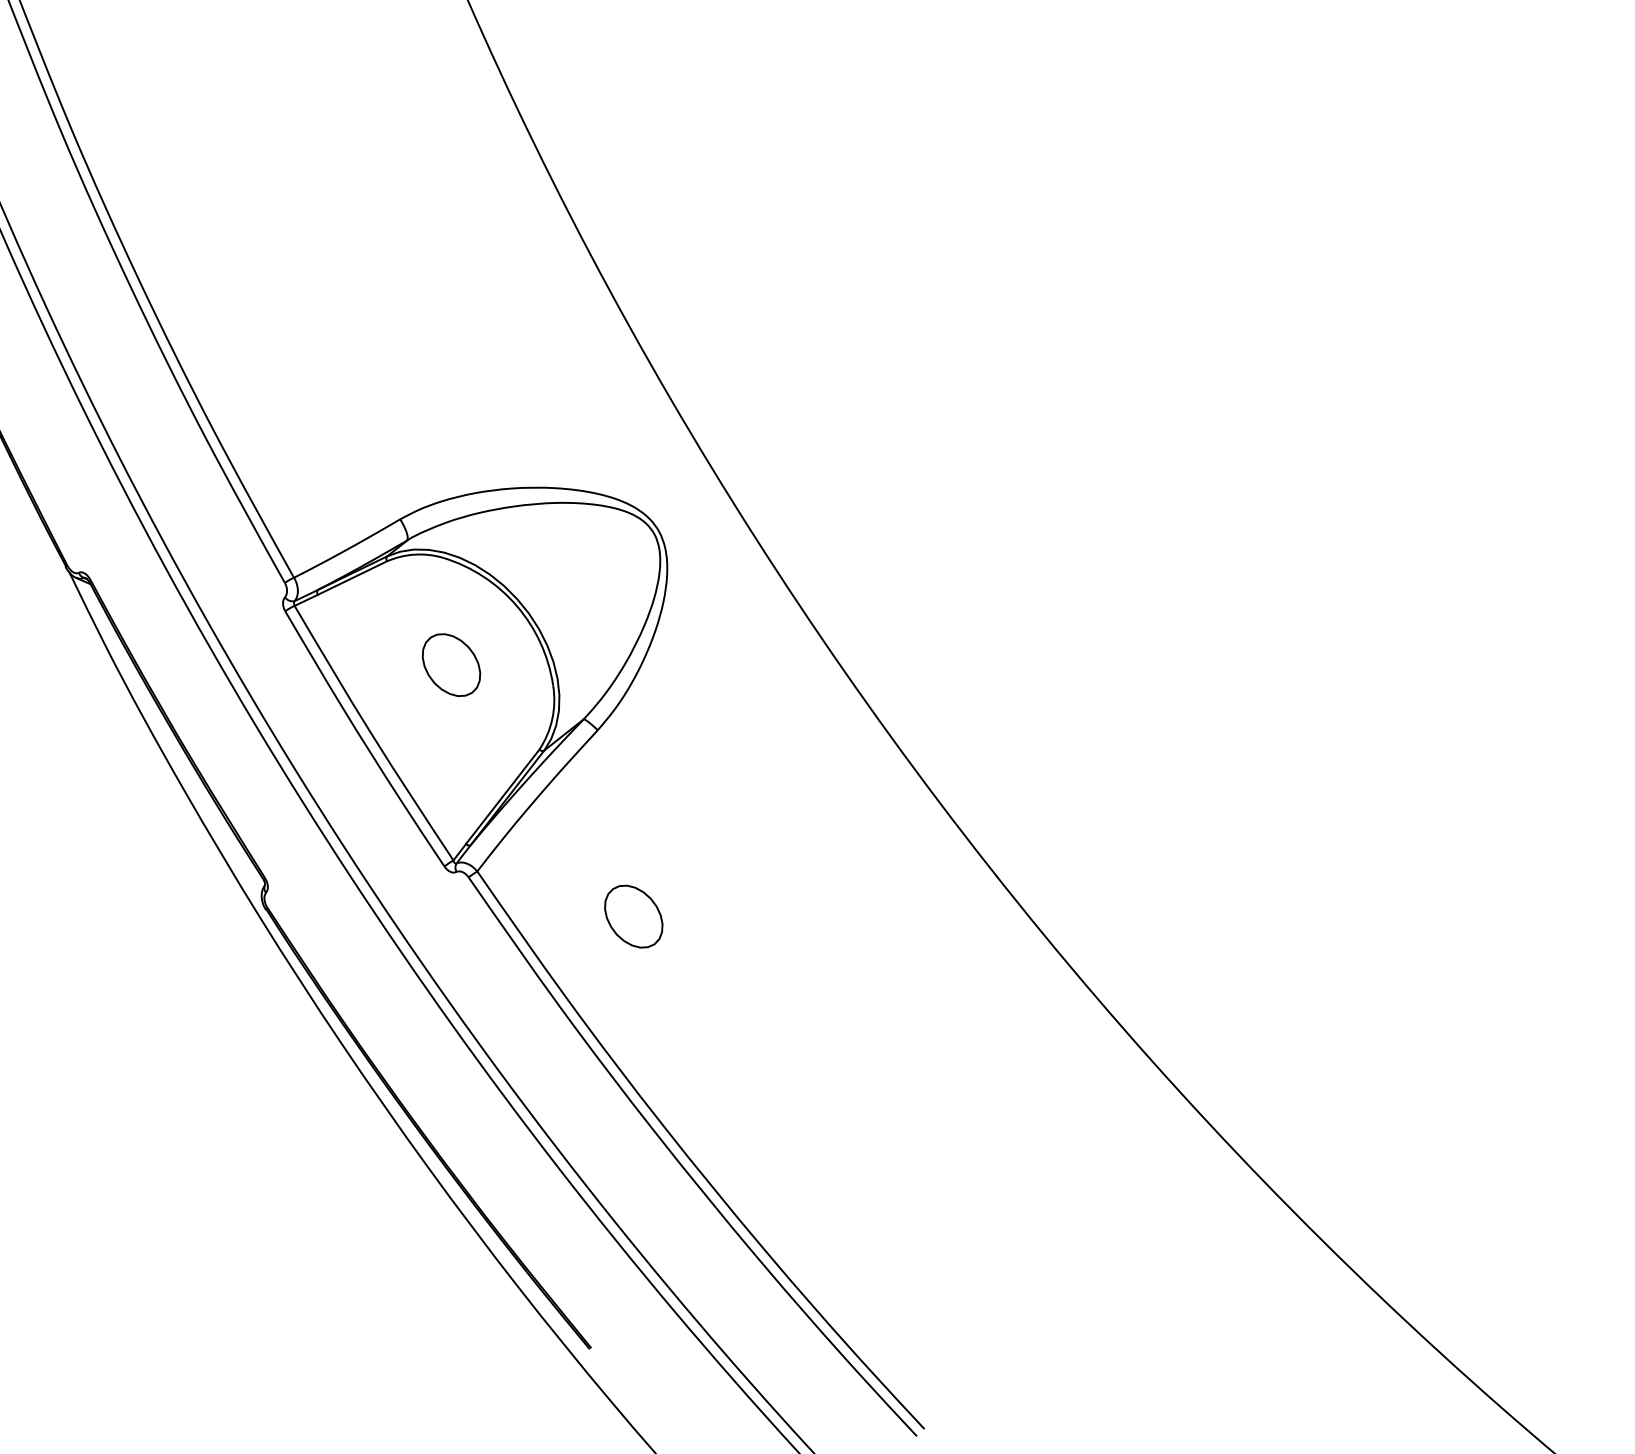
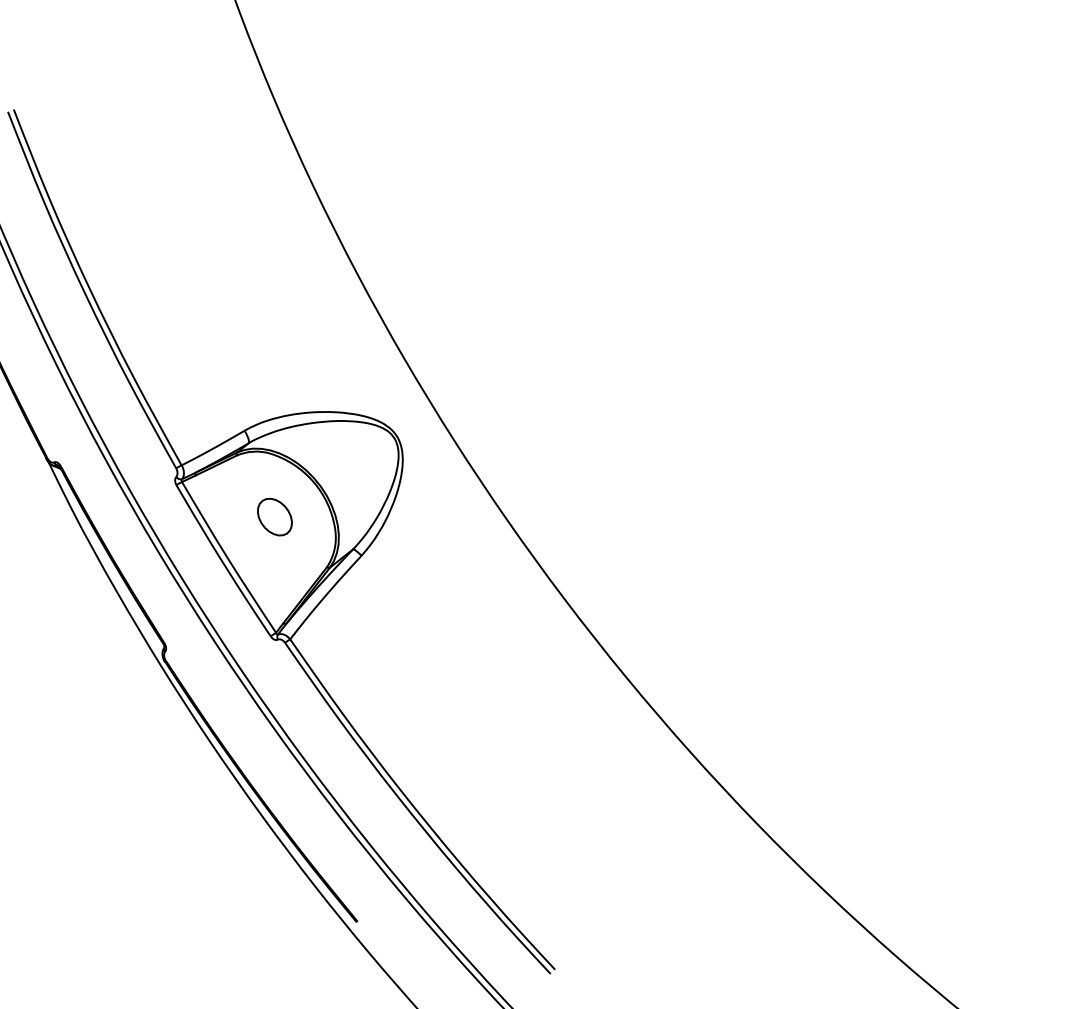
part: (633, 915) -> (382, 665), removed

